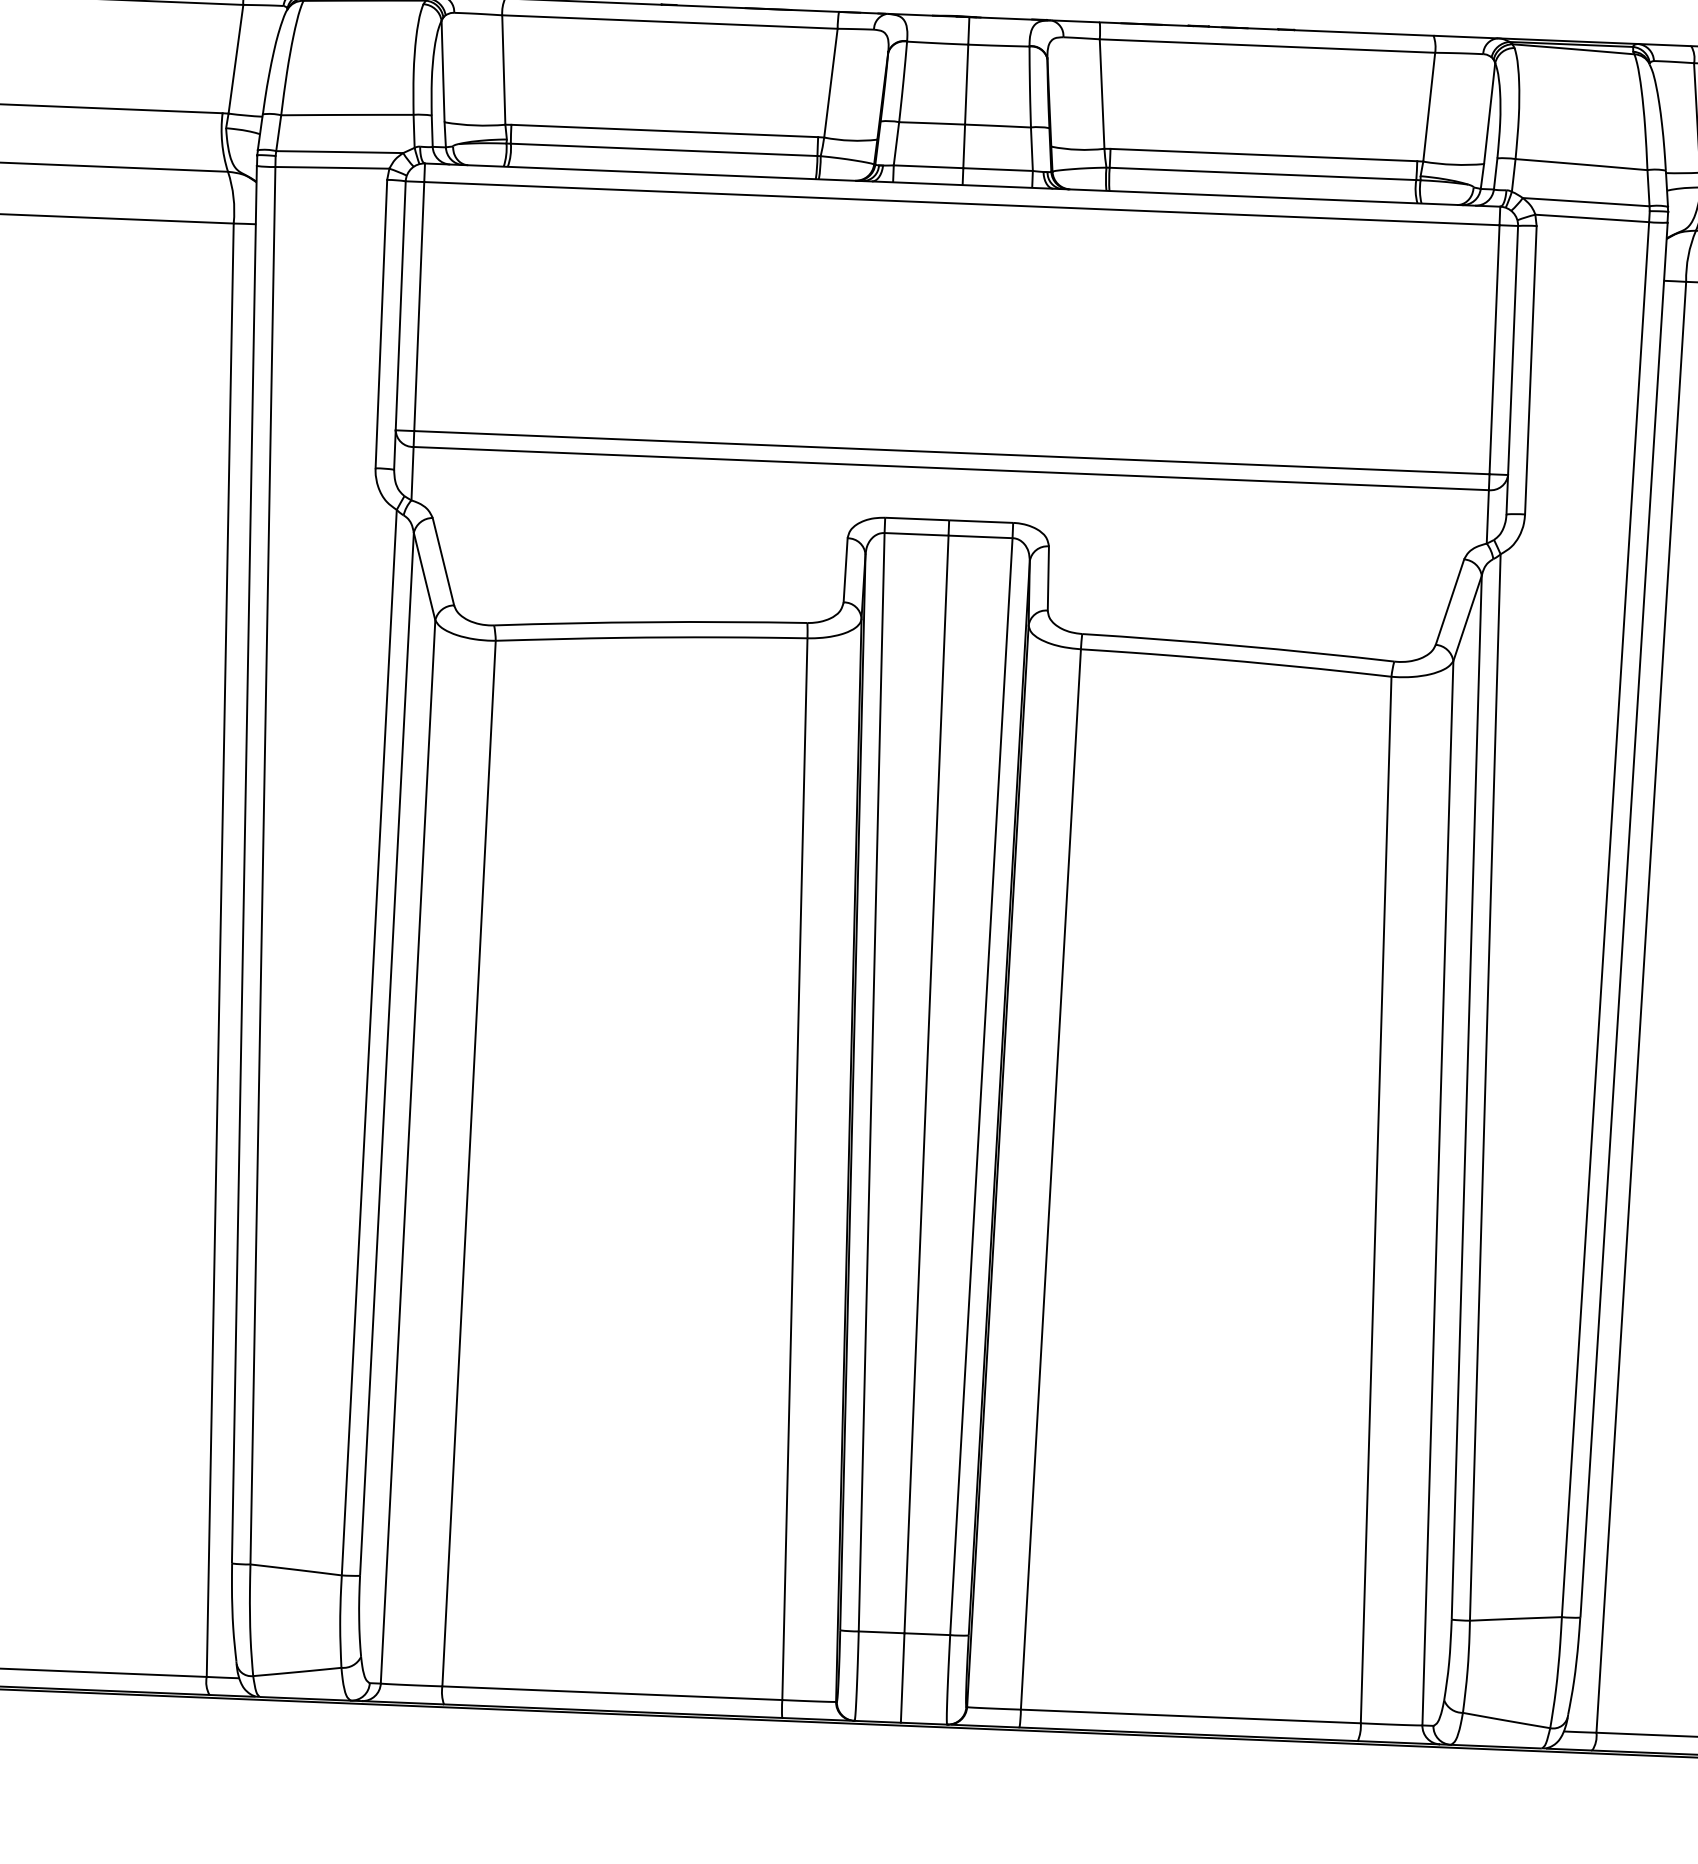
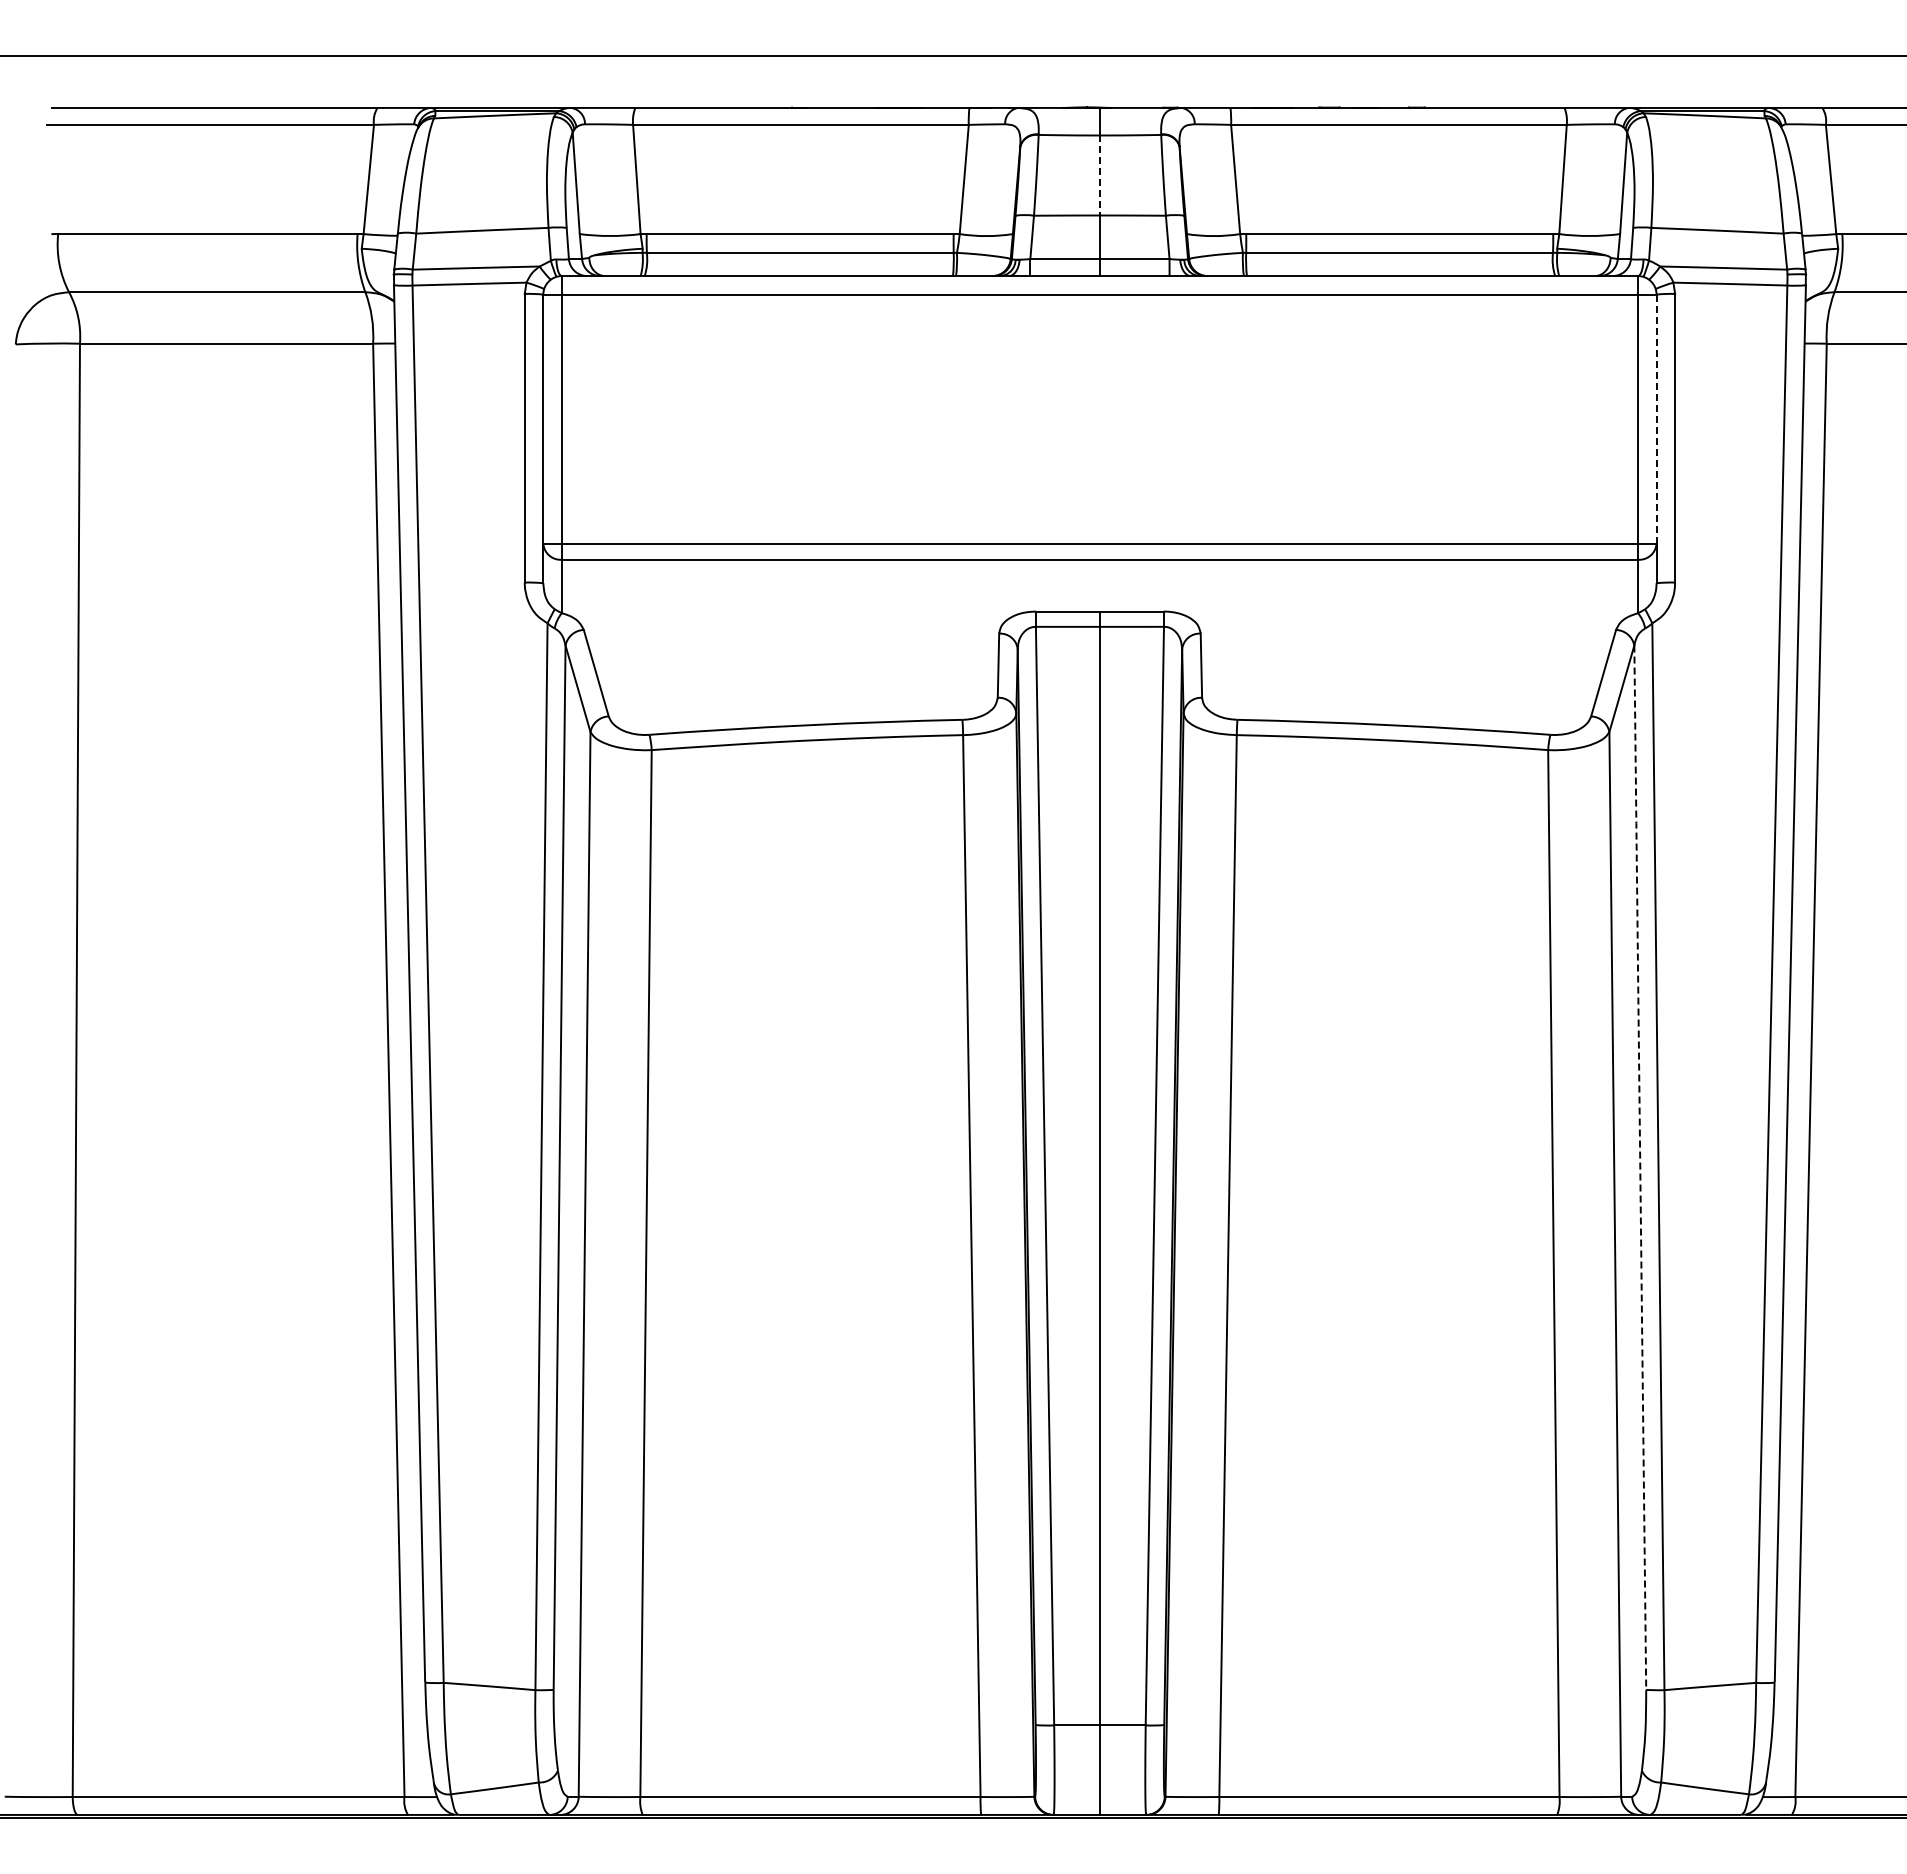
line: (966, 84) -> (1099, 175), solid -> dashed
line: (1512, 350) -> (1656, 419), solid -> dashed
line: (1466, 1097) -> (1640, 1167), solid -> dashed

